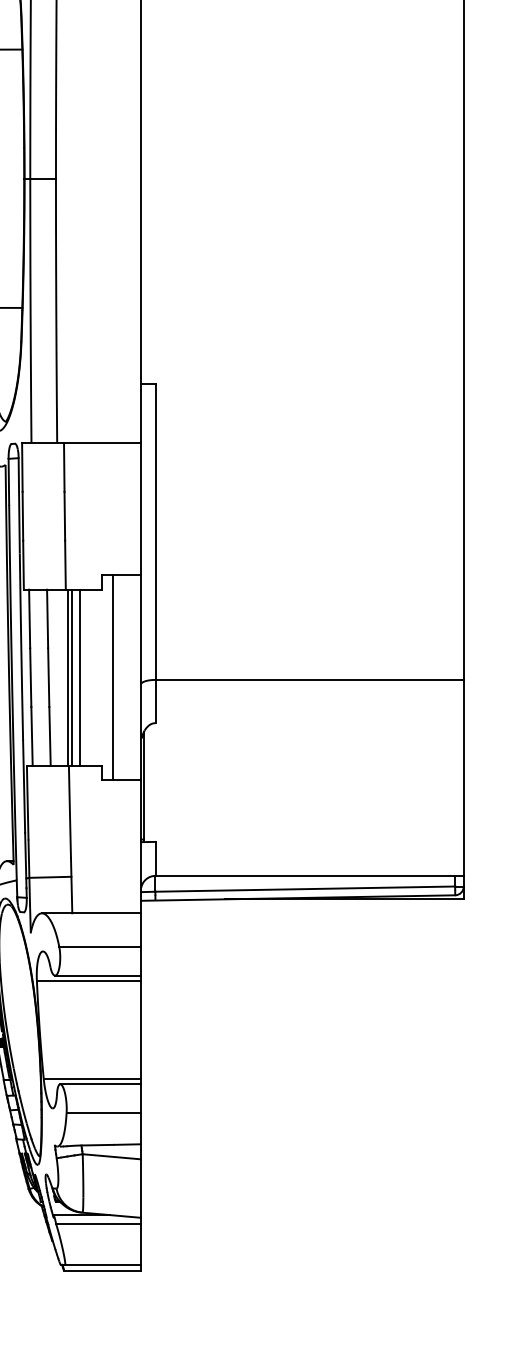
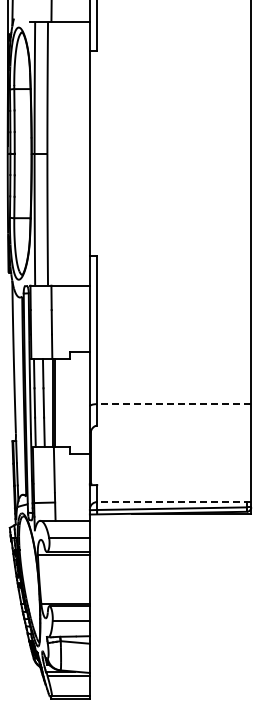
line: (112, 676) -> (75, 402), removed
line: (80, 678) -> (59, 403), removed
line: (308, 680) -> (173, 404), solid -> dashed
line: (308, 876) -> (173, 502), solid -> dashed

